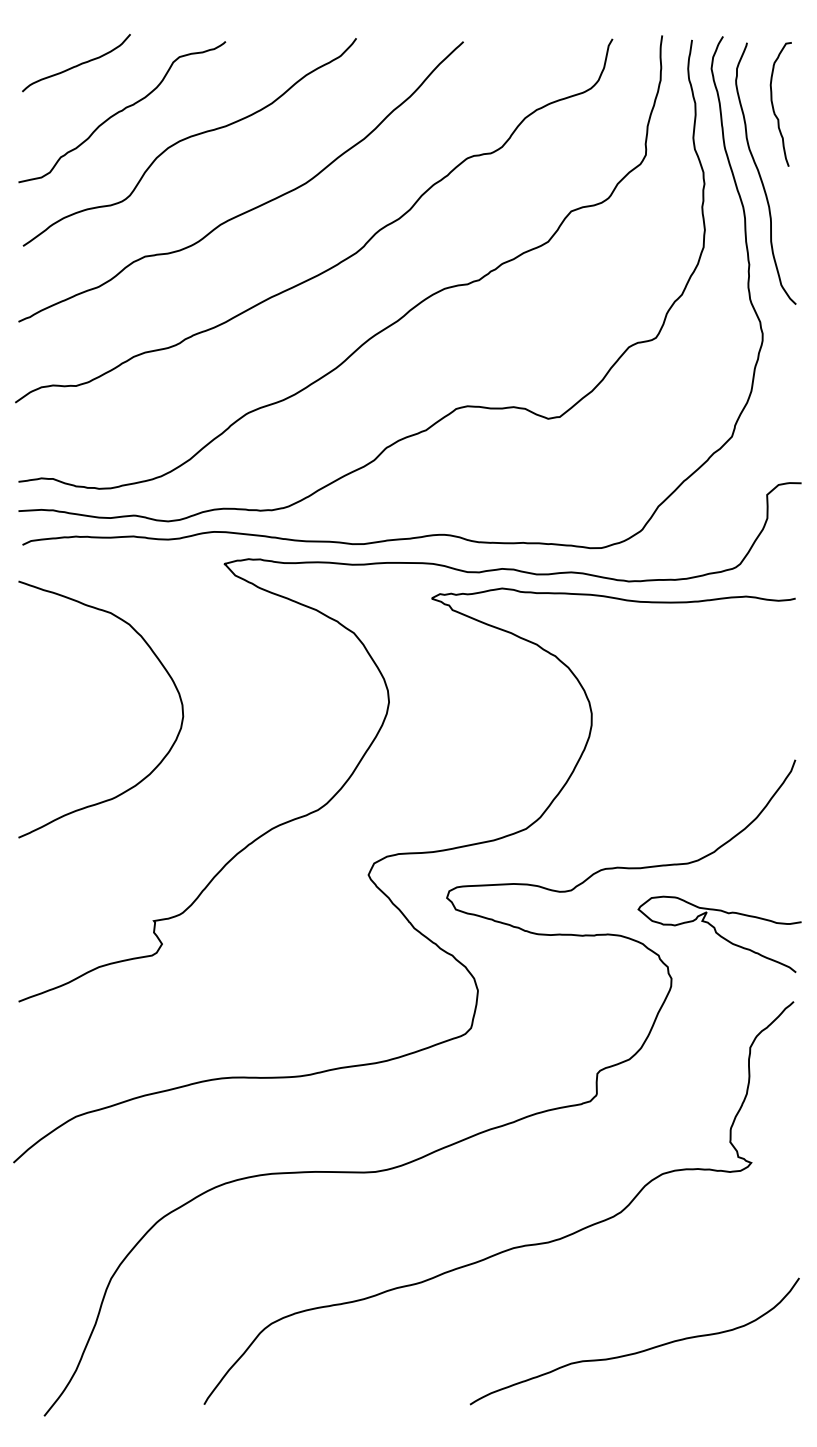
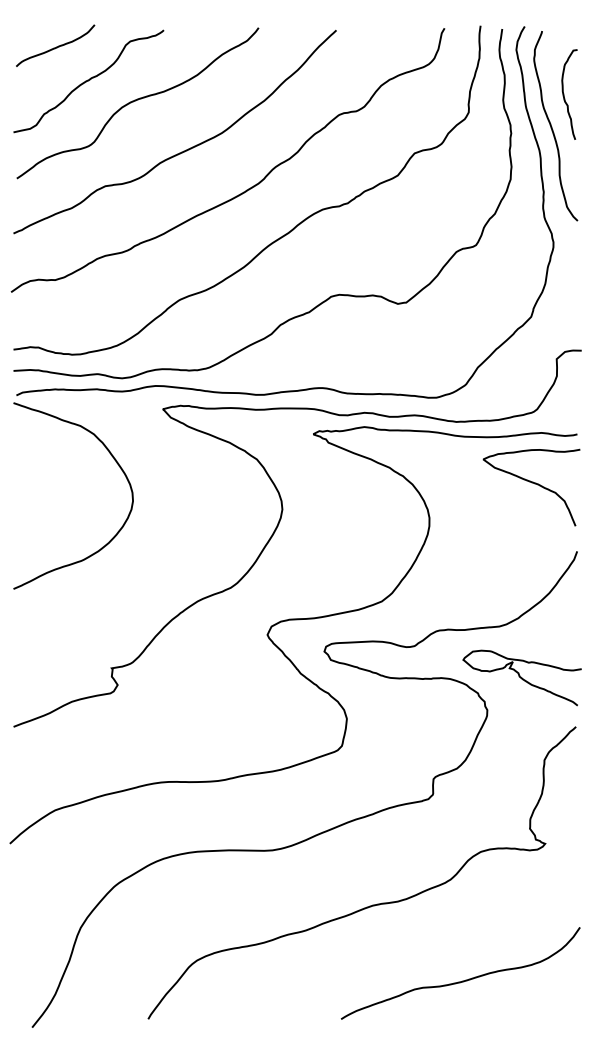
curve: (773, 104) -> (564, 94), moved
curve: (734, 666) -> (533, 483), added
curve: (163, 668) -> (118, 466), moved

